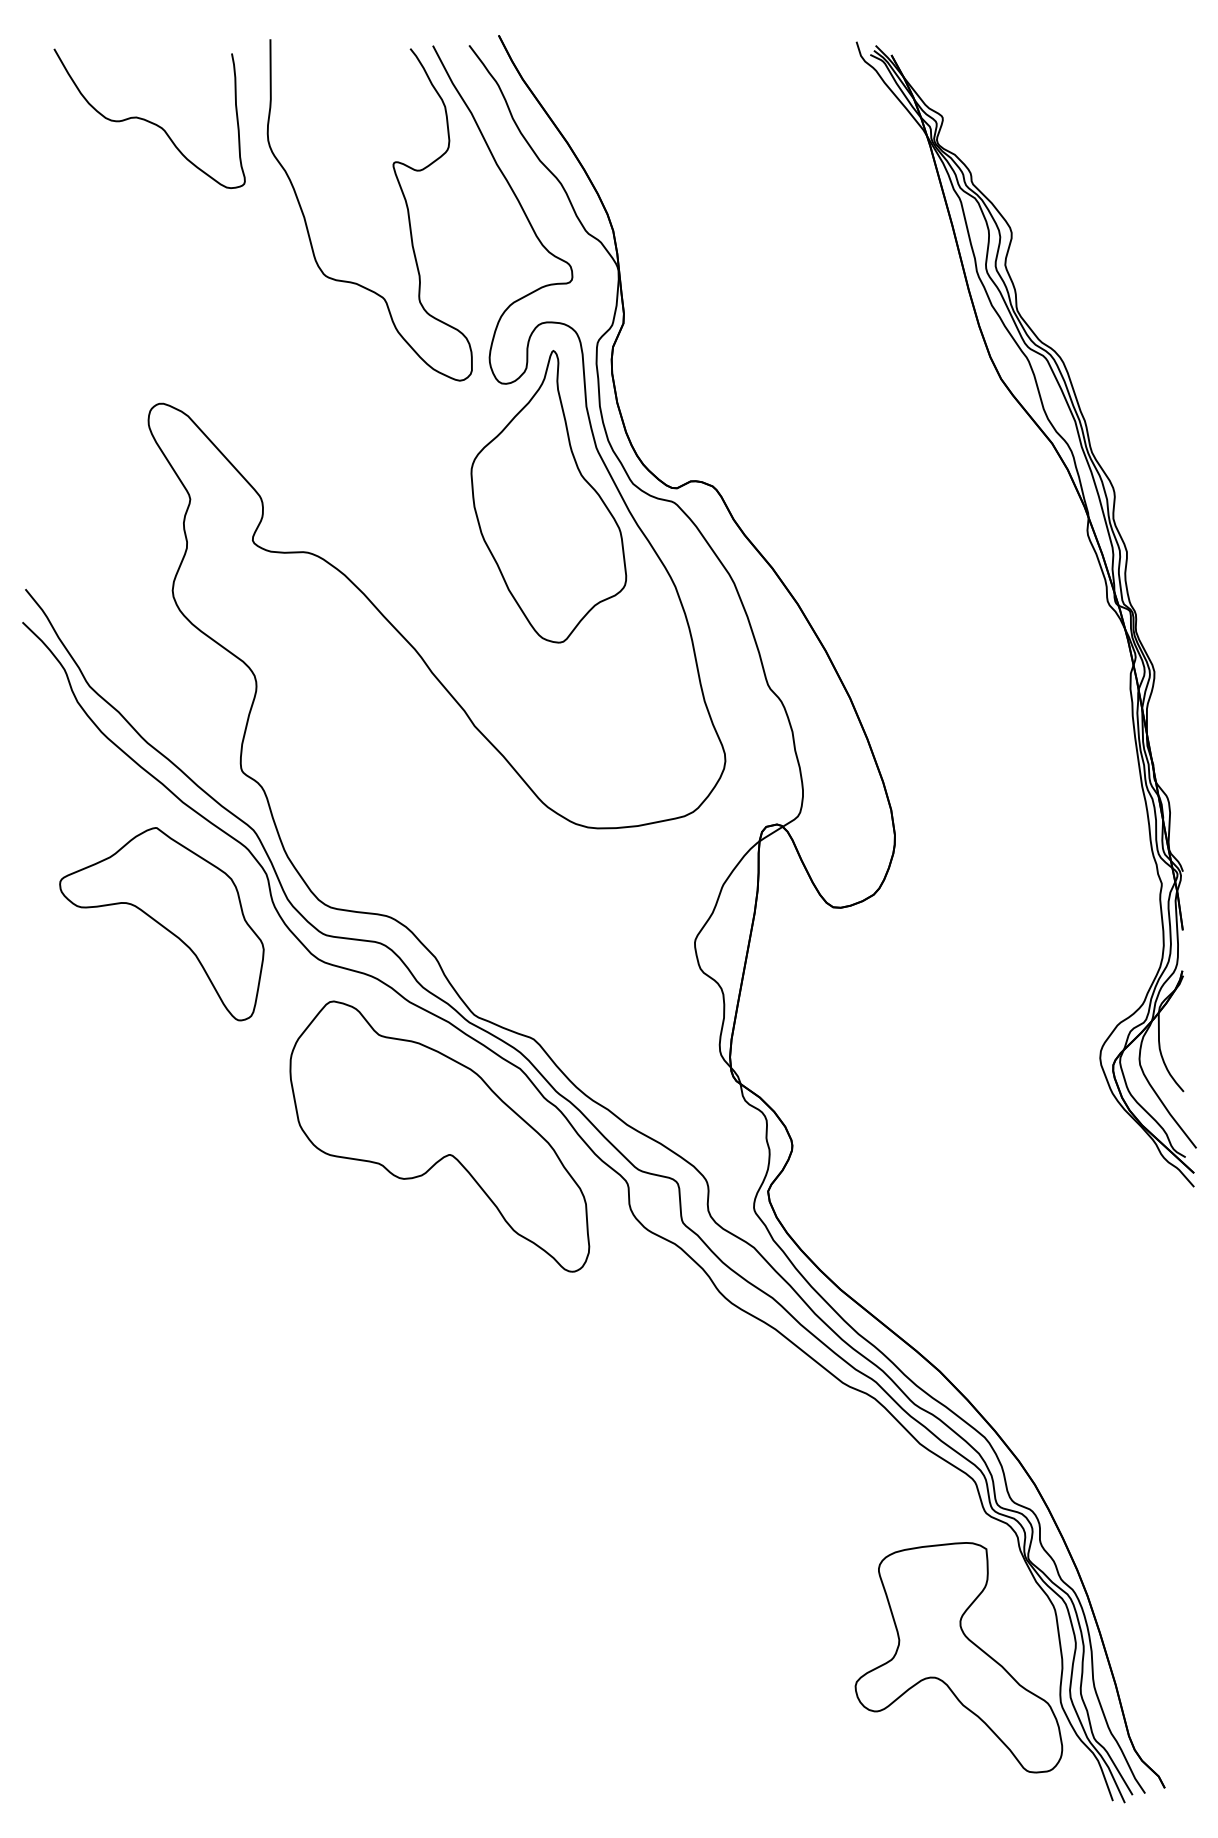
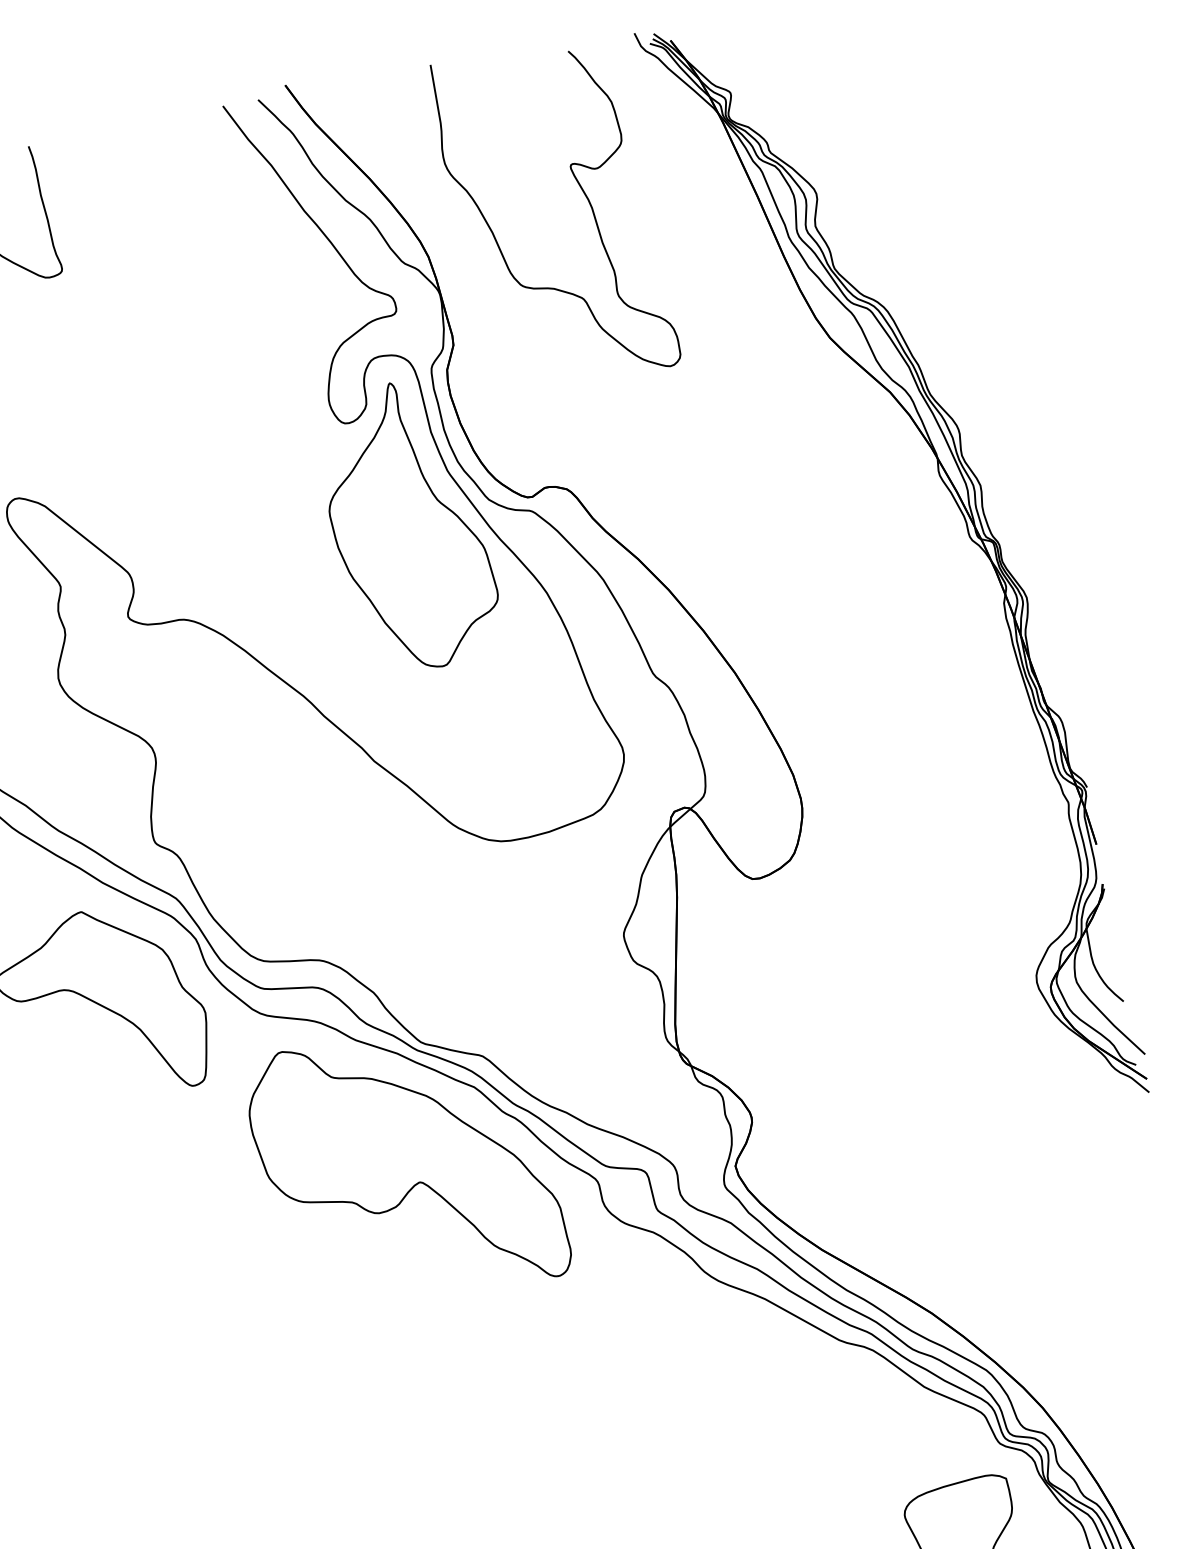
curve: (402, 195) -> (584, 195), moved

